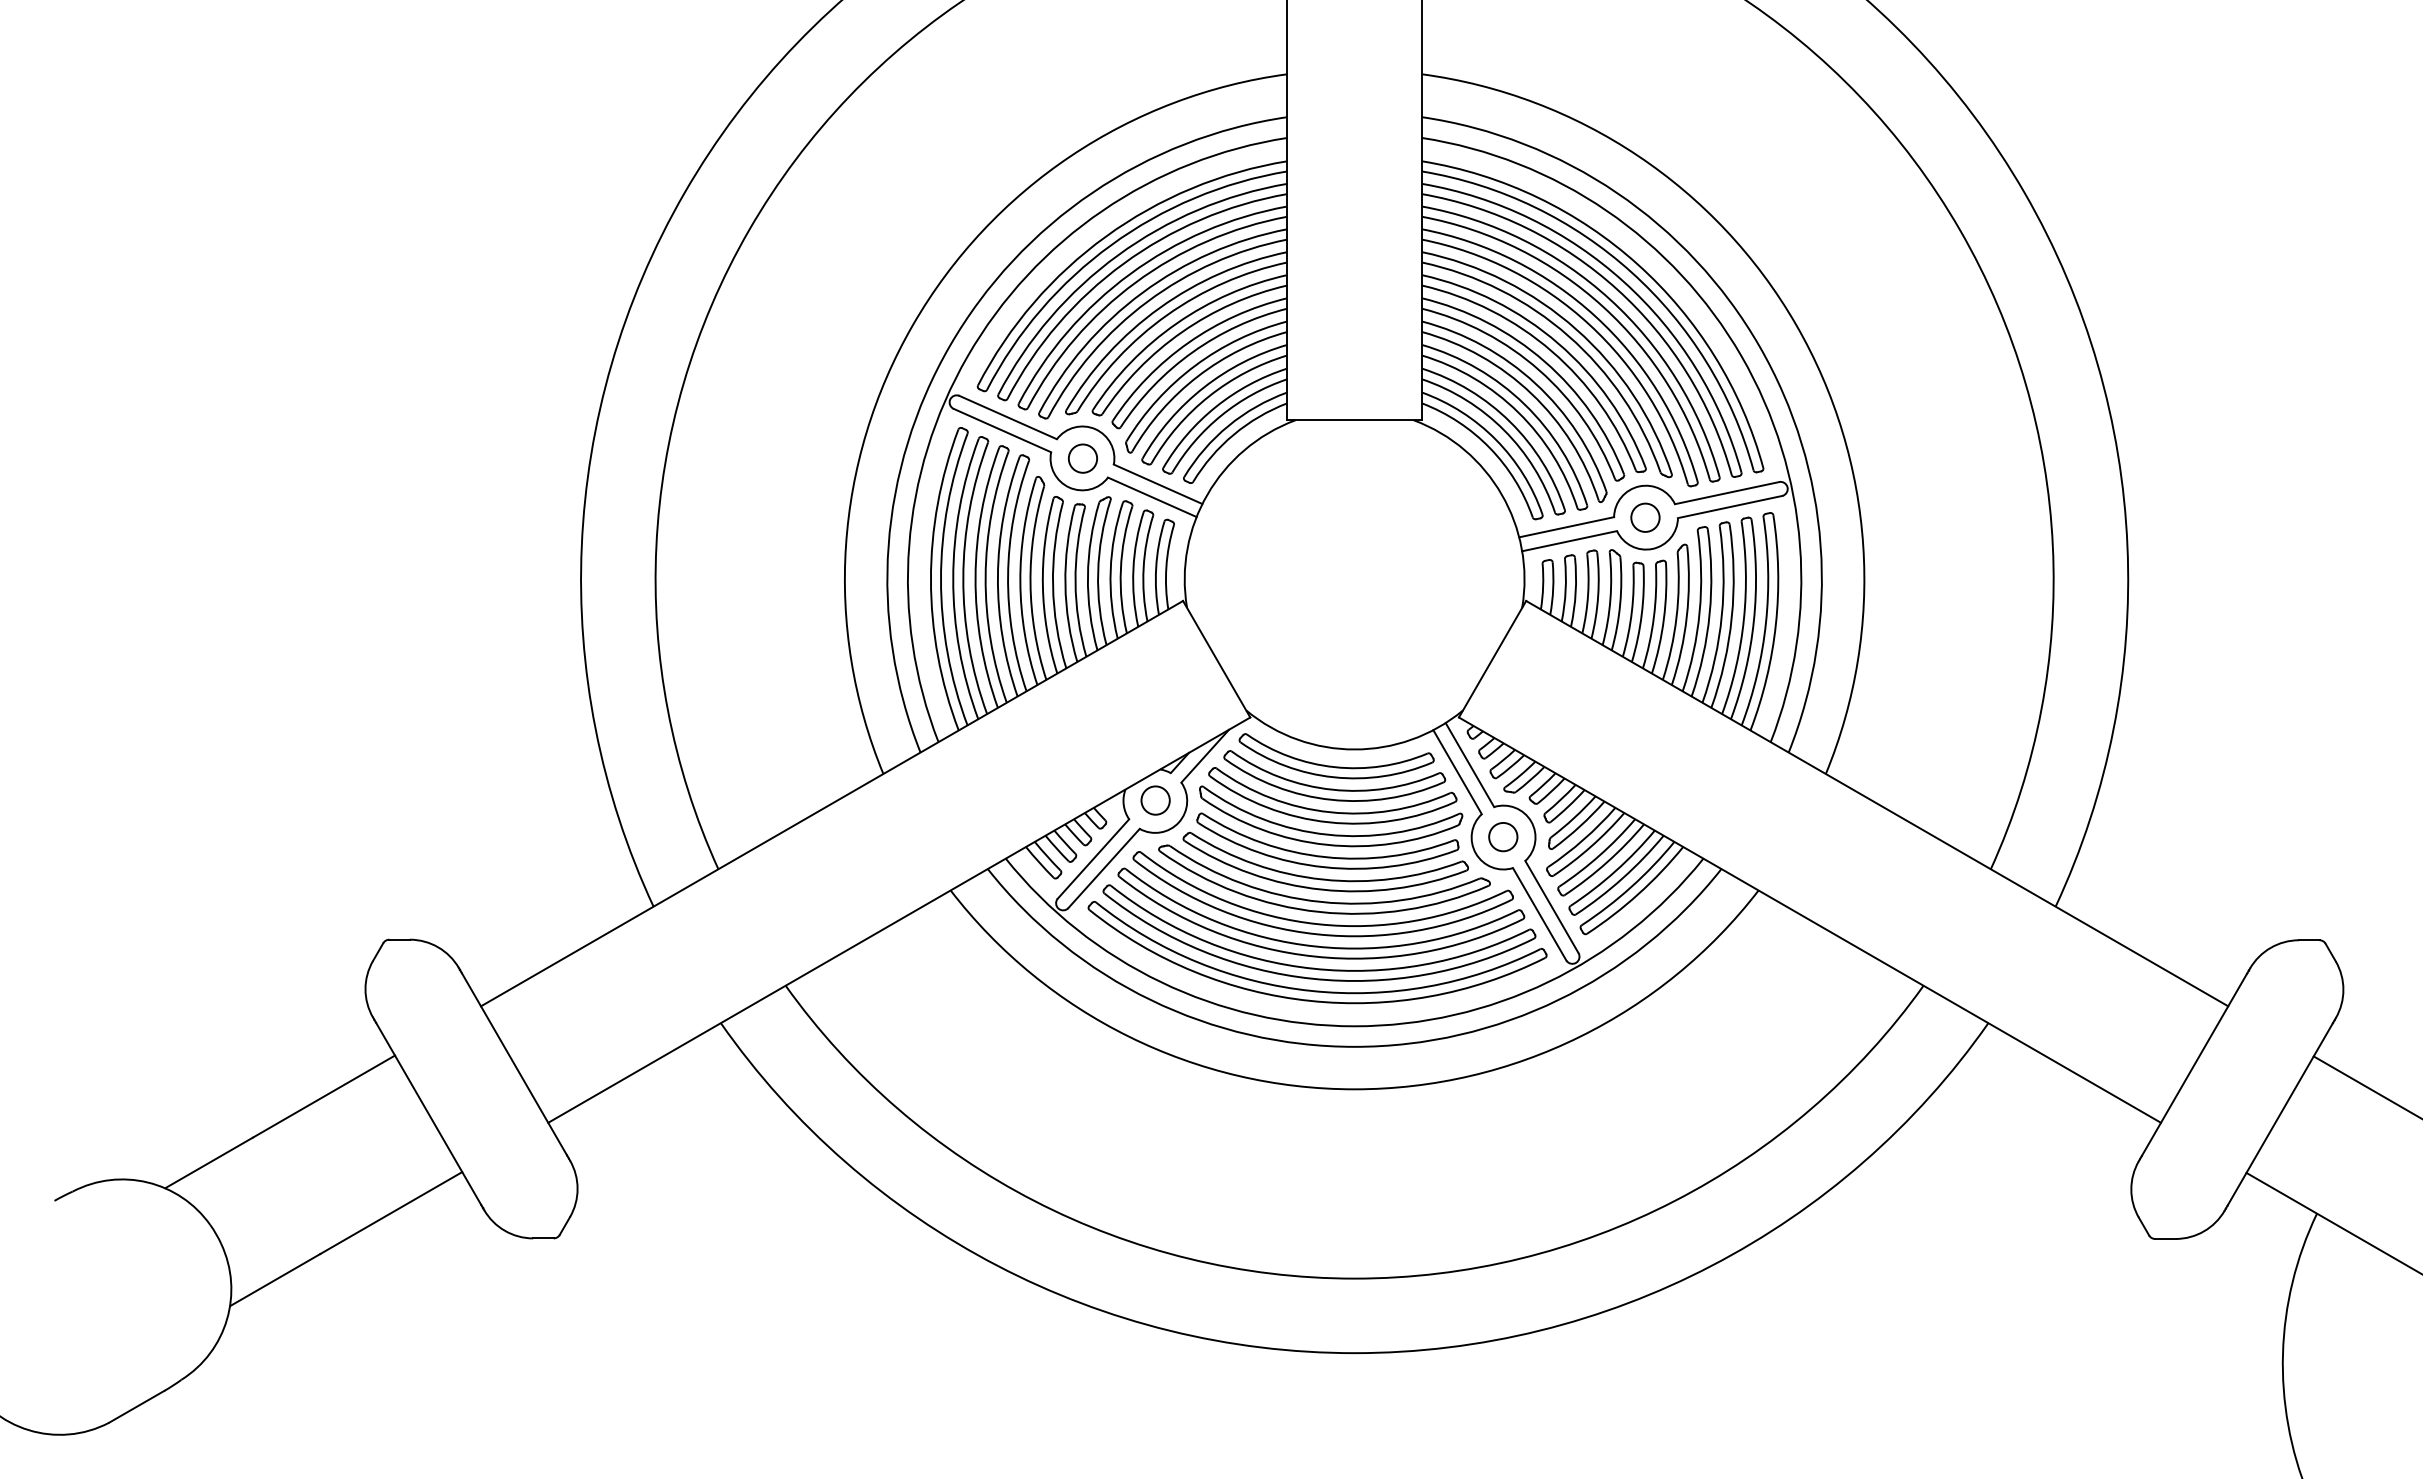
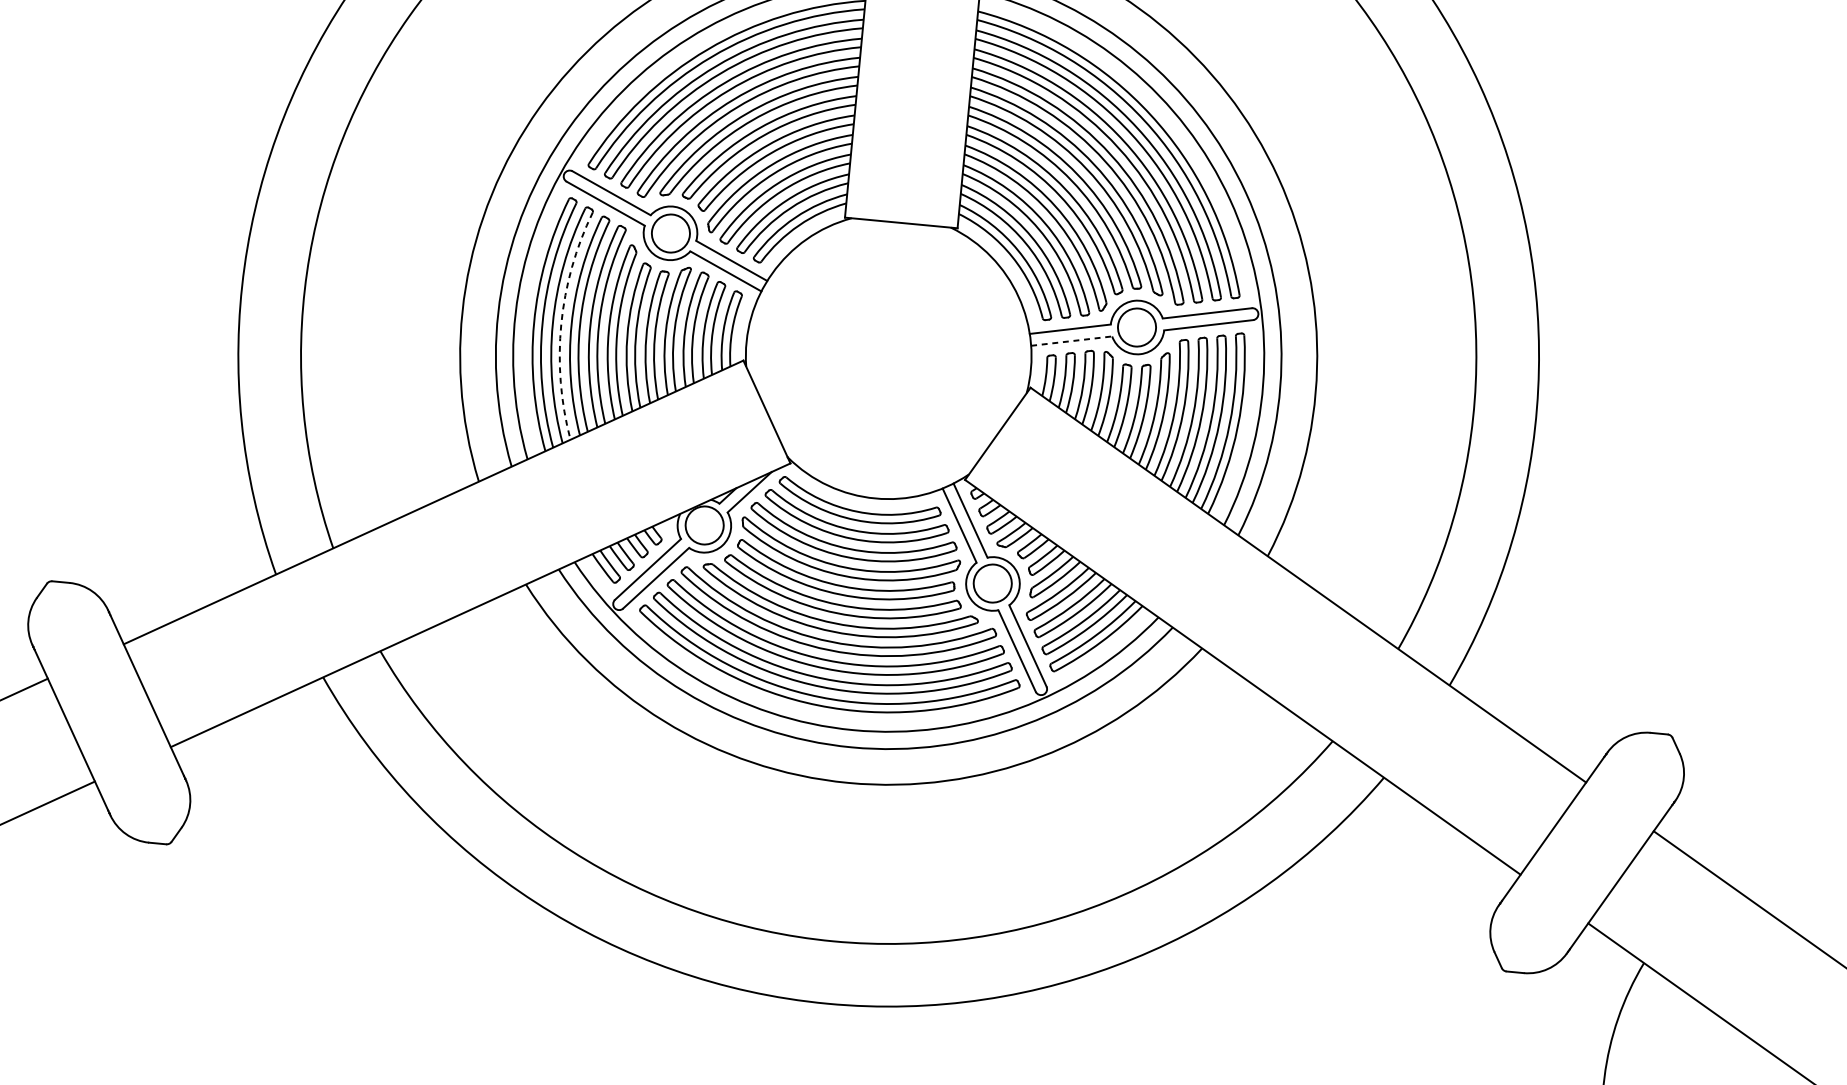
circle: (1082, 458) -> (670, 233), size x1.6
circle: (1645, 517) -> (1137, 327), size x1.6
line: (1569, 541) -> (1071, 341), solid -> dashed
arc: (963, 578) -> (561, 324), solid -> dashed
circle: (1155, 800) -> (704, 525), size x1.6
circle: (1503, 836) -> (992, 583), size x1.6

